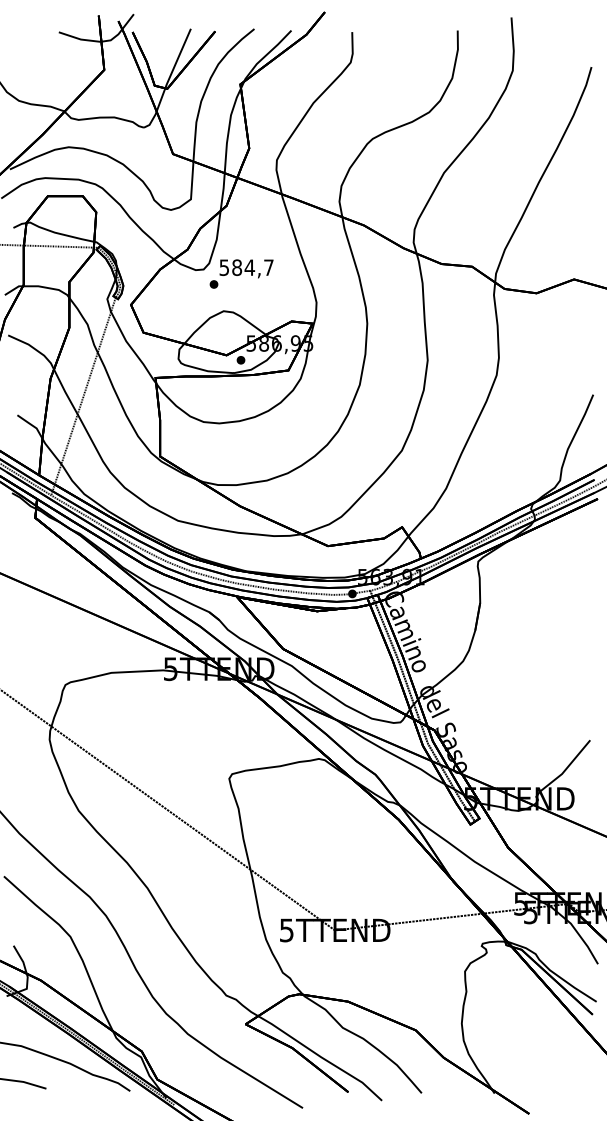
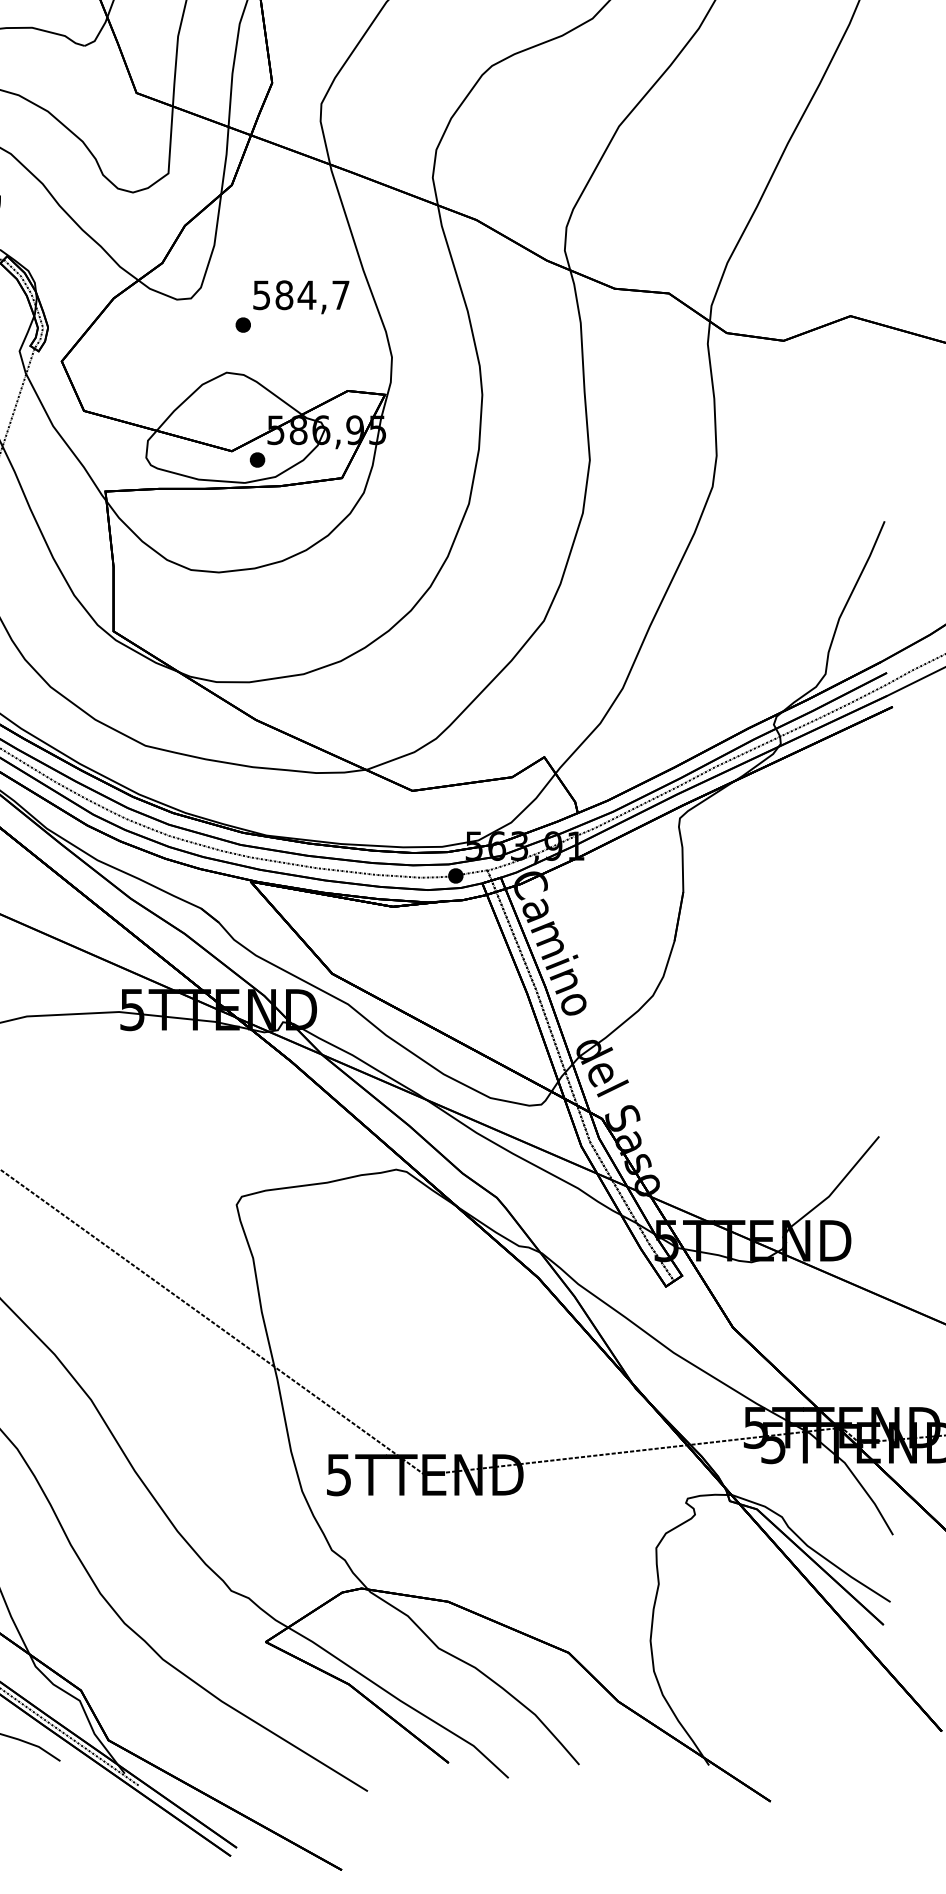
text: (241, 273) -> (292, 305), moved

